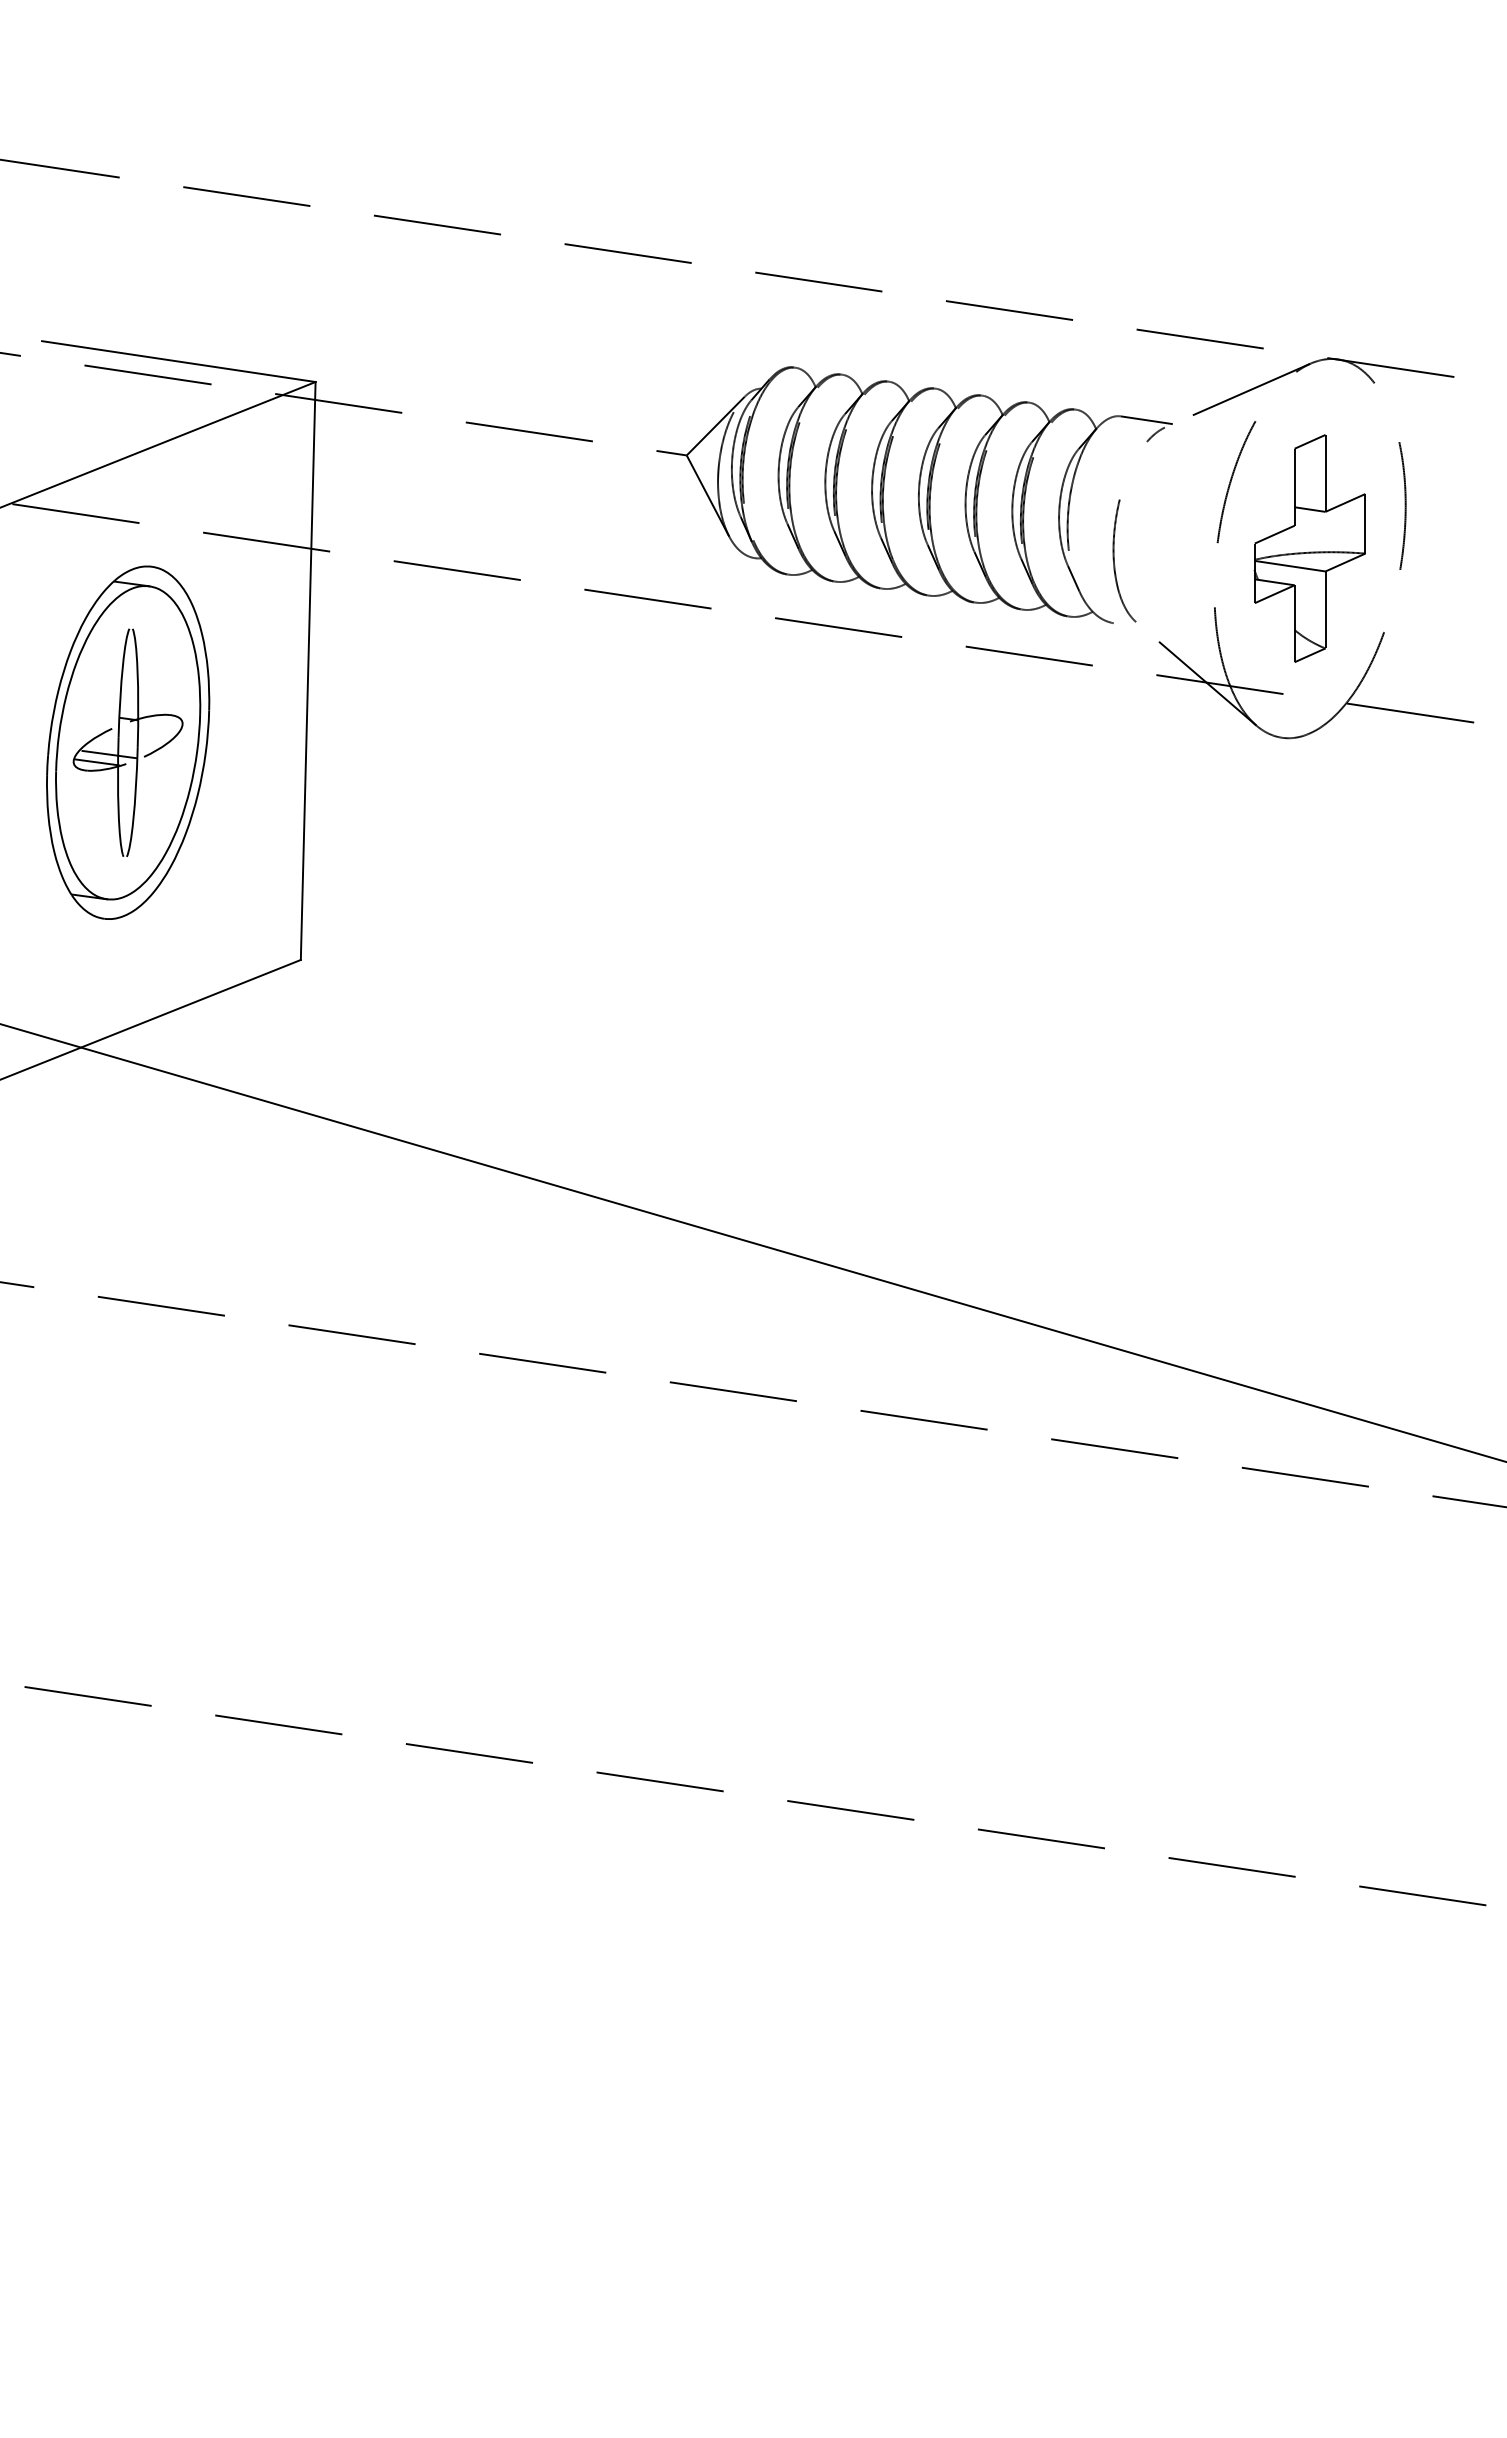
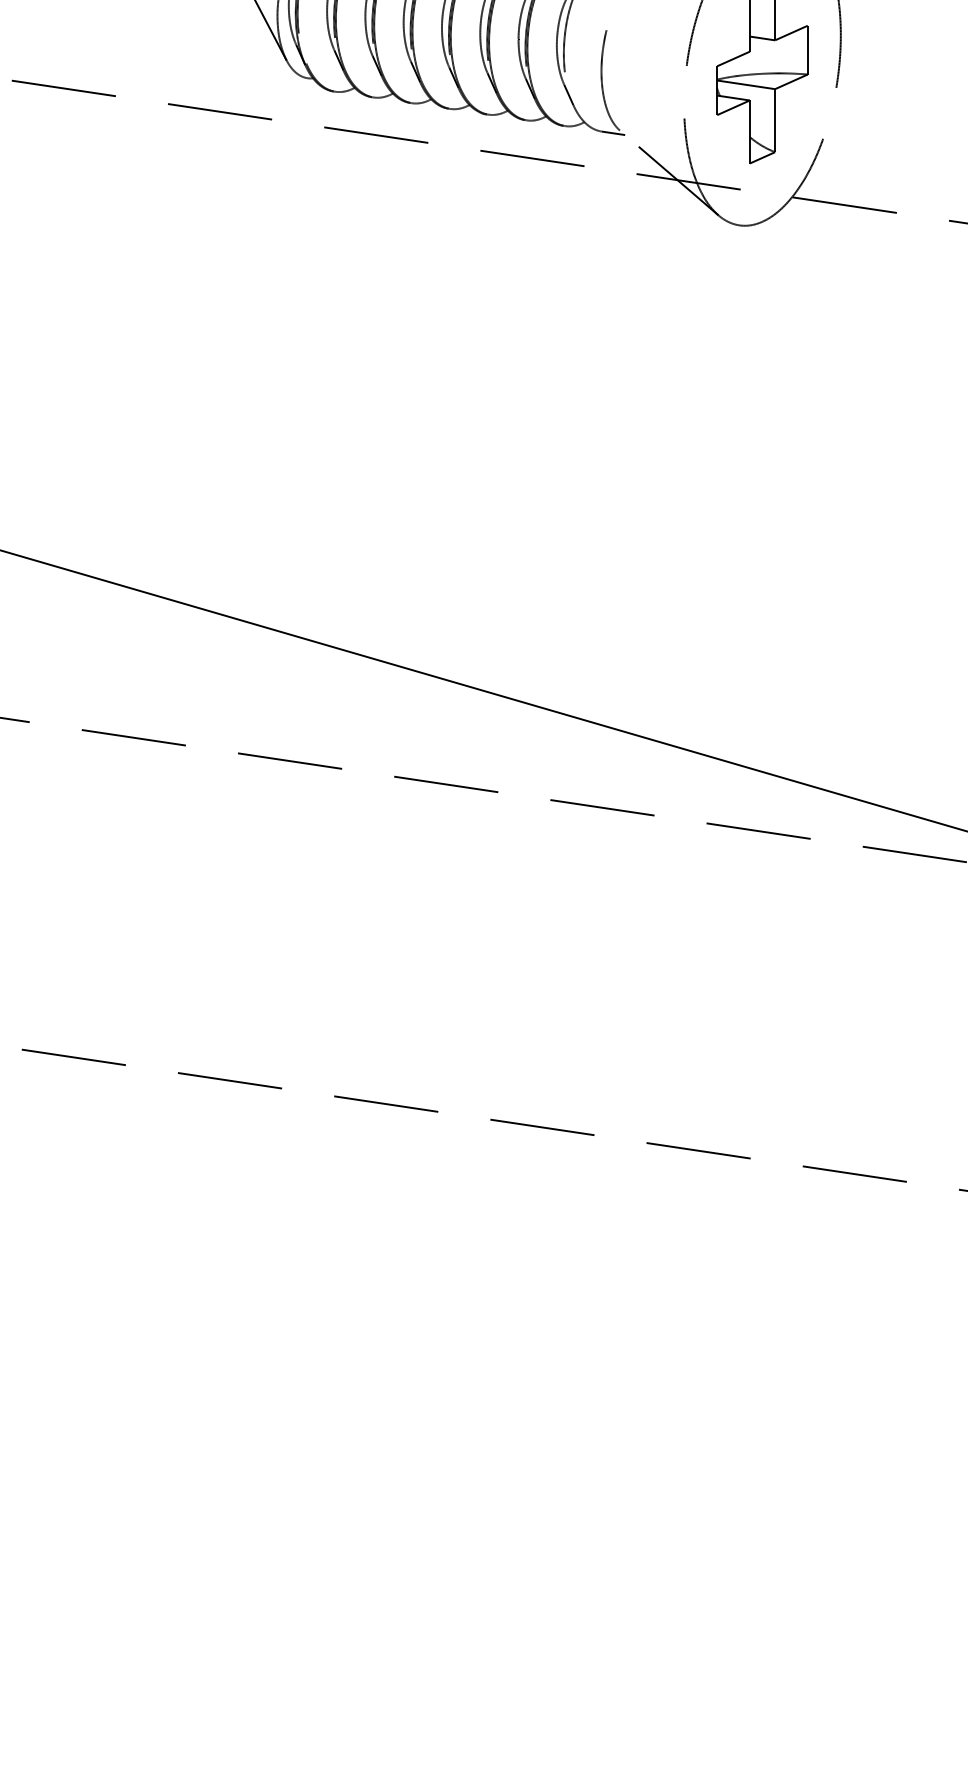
line: (1127, 625) -> (612, 133), added

